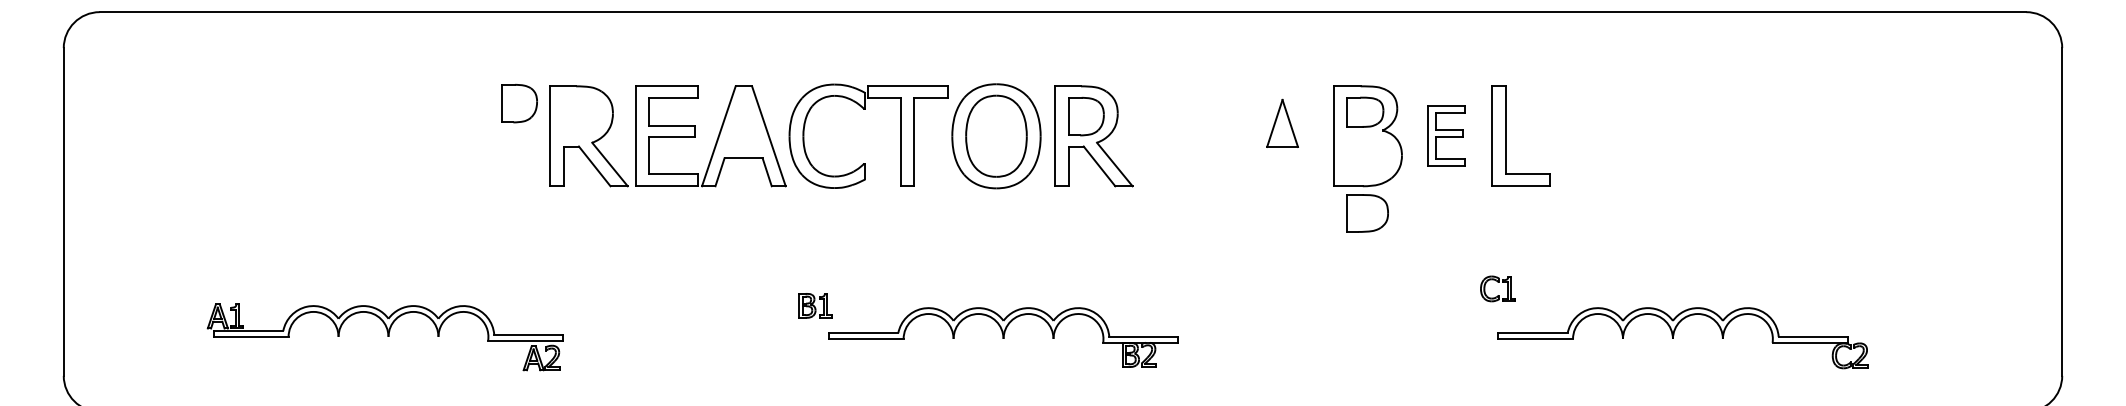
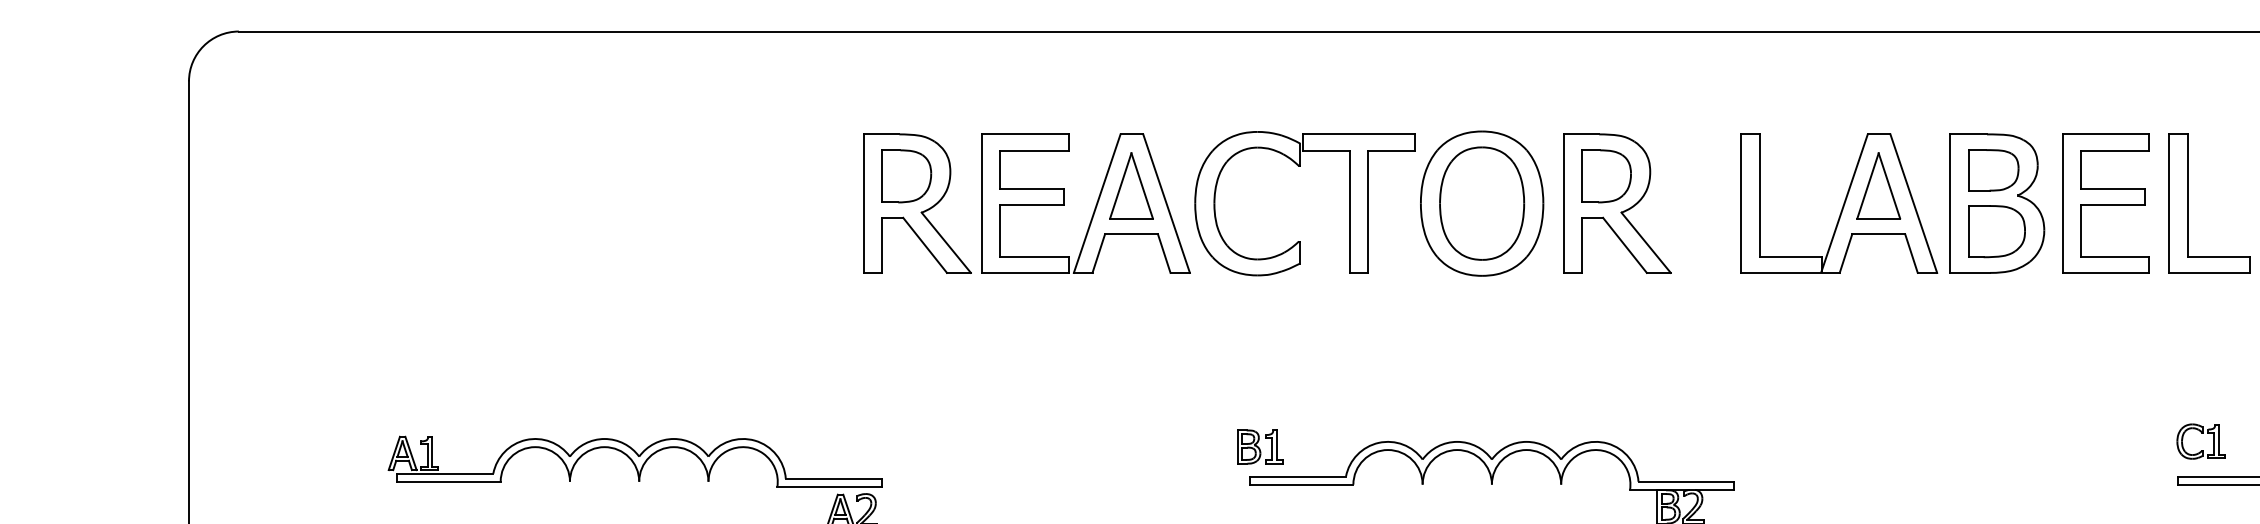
part: (519, 103) -> (906, 176), moved
part: (743, 122) -> (1131, 184), added
part: (1446, 135) -> (2106, 202), size x1.67
part: (1253, 136) -> (1838, 203), added
part: (1367, 213) -> (1996, 231), moved
part: (1497, 288) -> (2200, 441), moved
part: (815, 305) -> (1260, 446), moved

